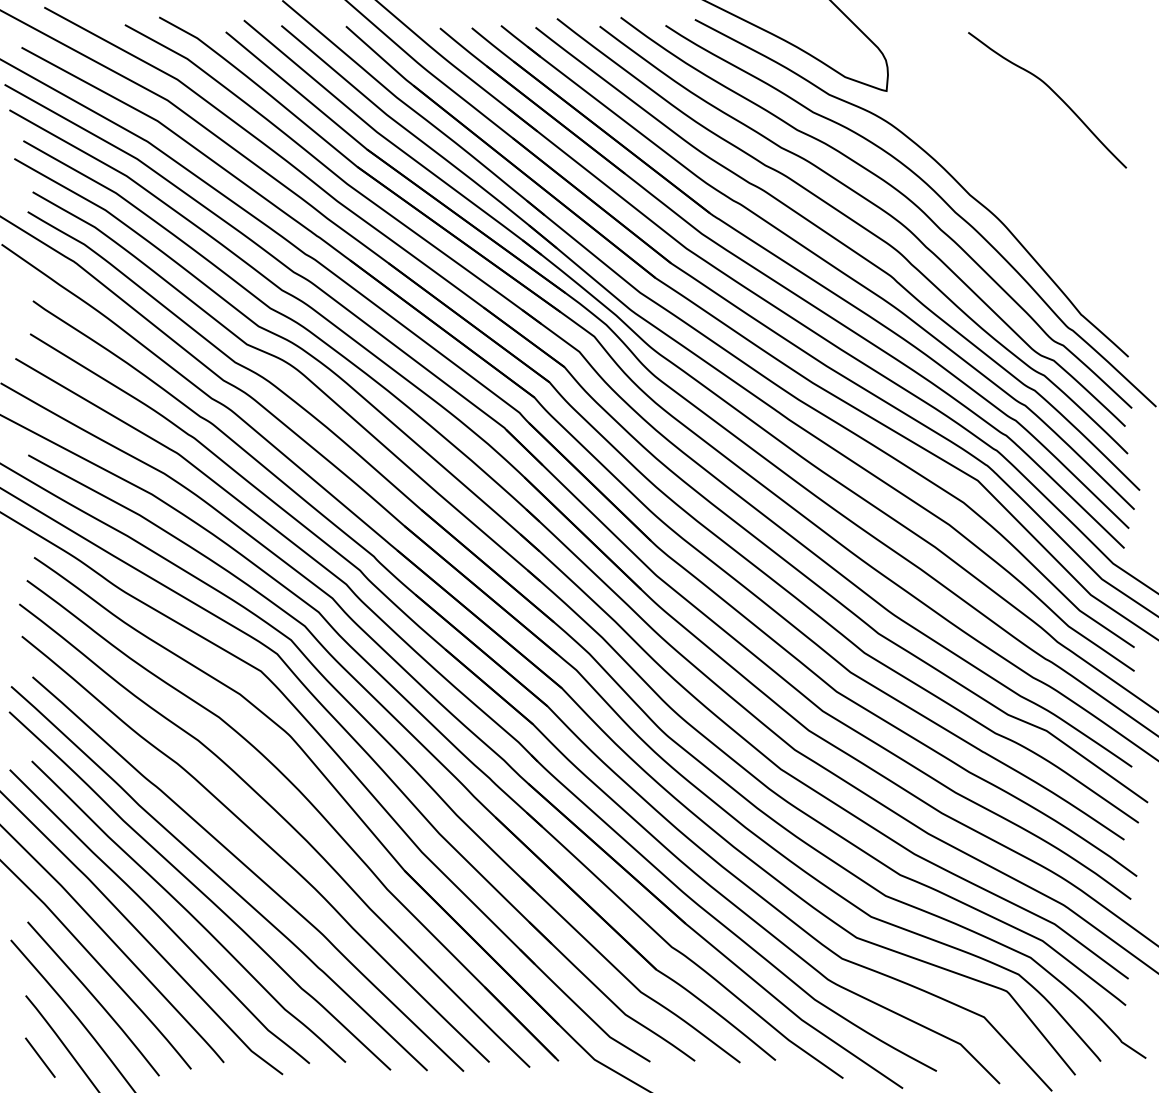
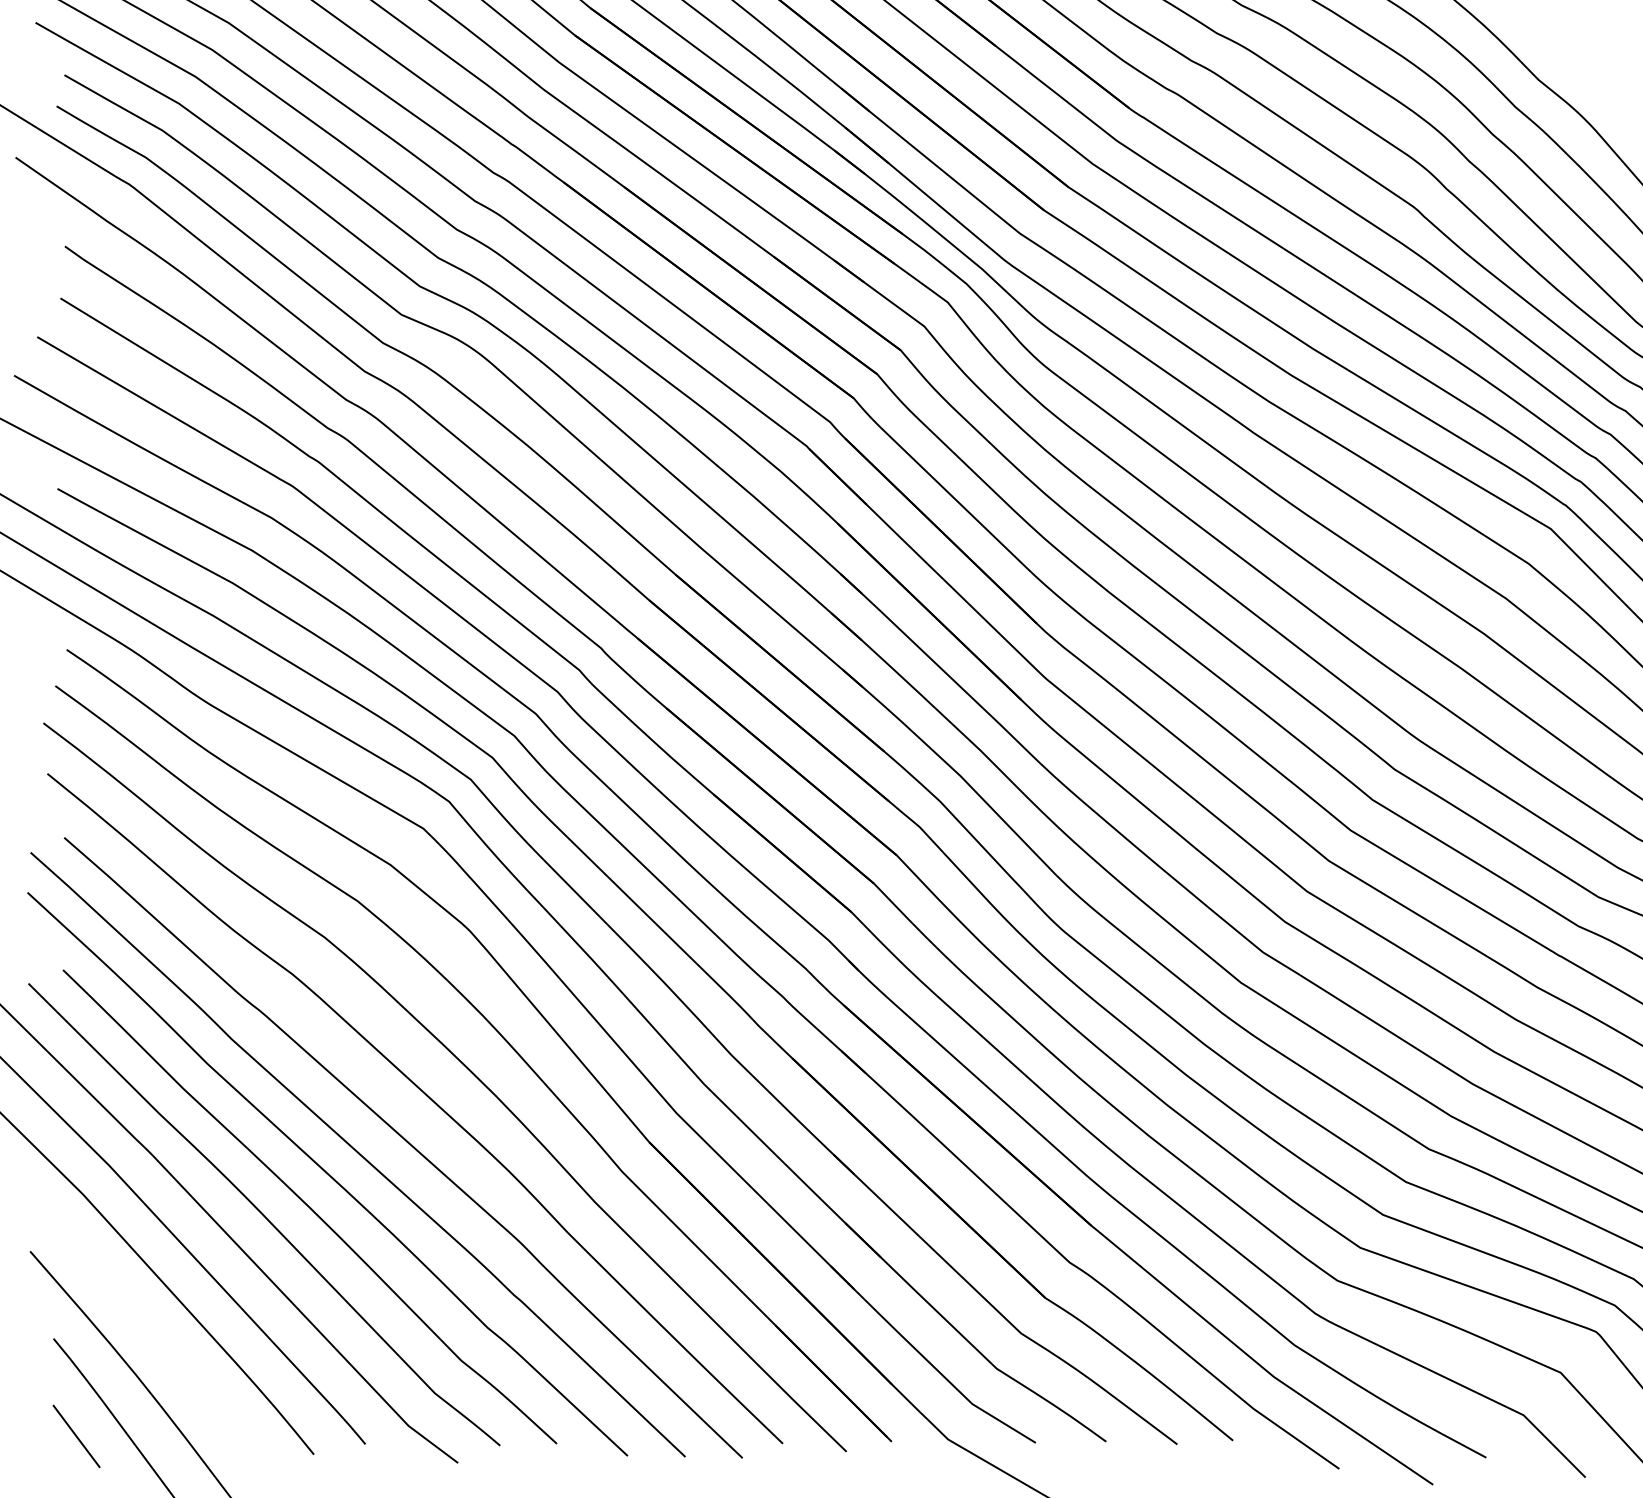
curve: (93, 997) -> (160, 1341), removed

